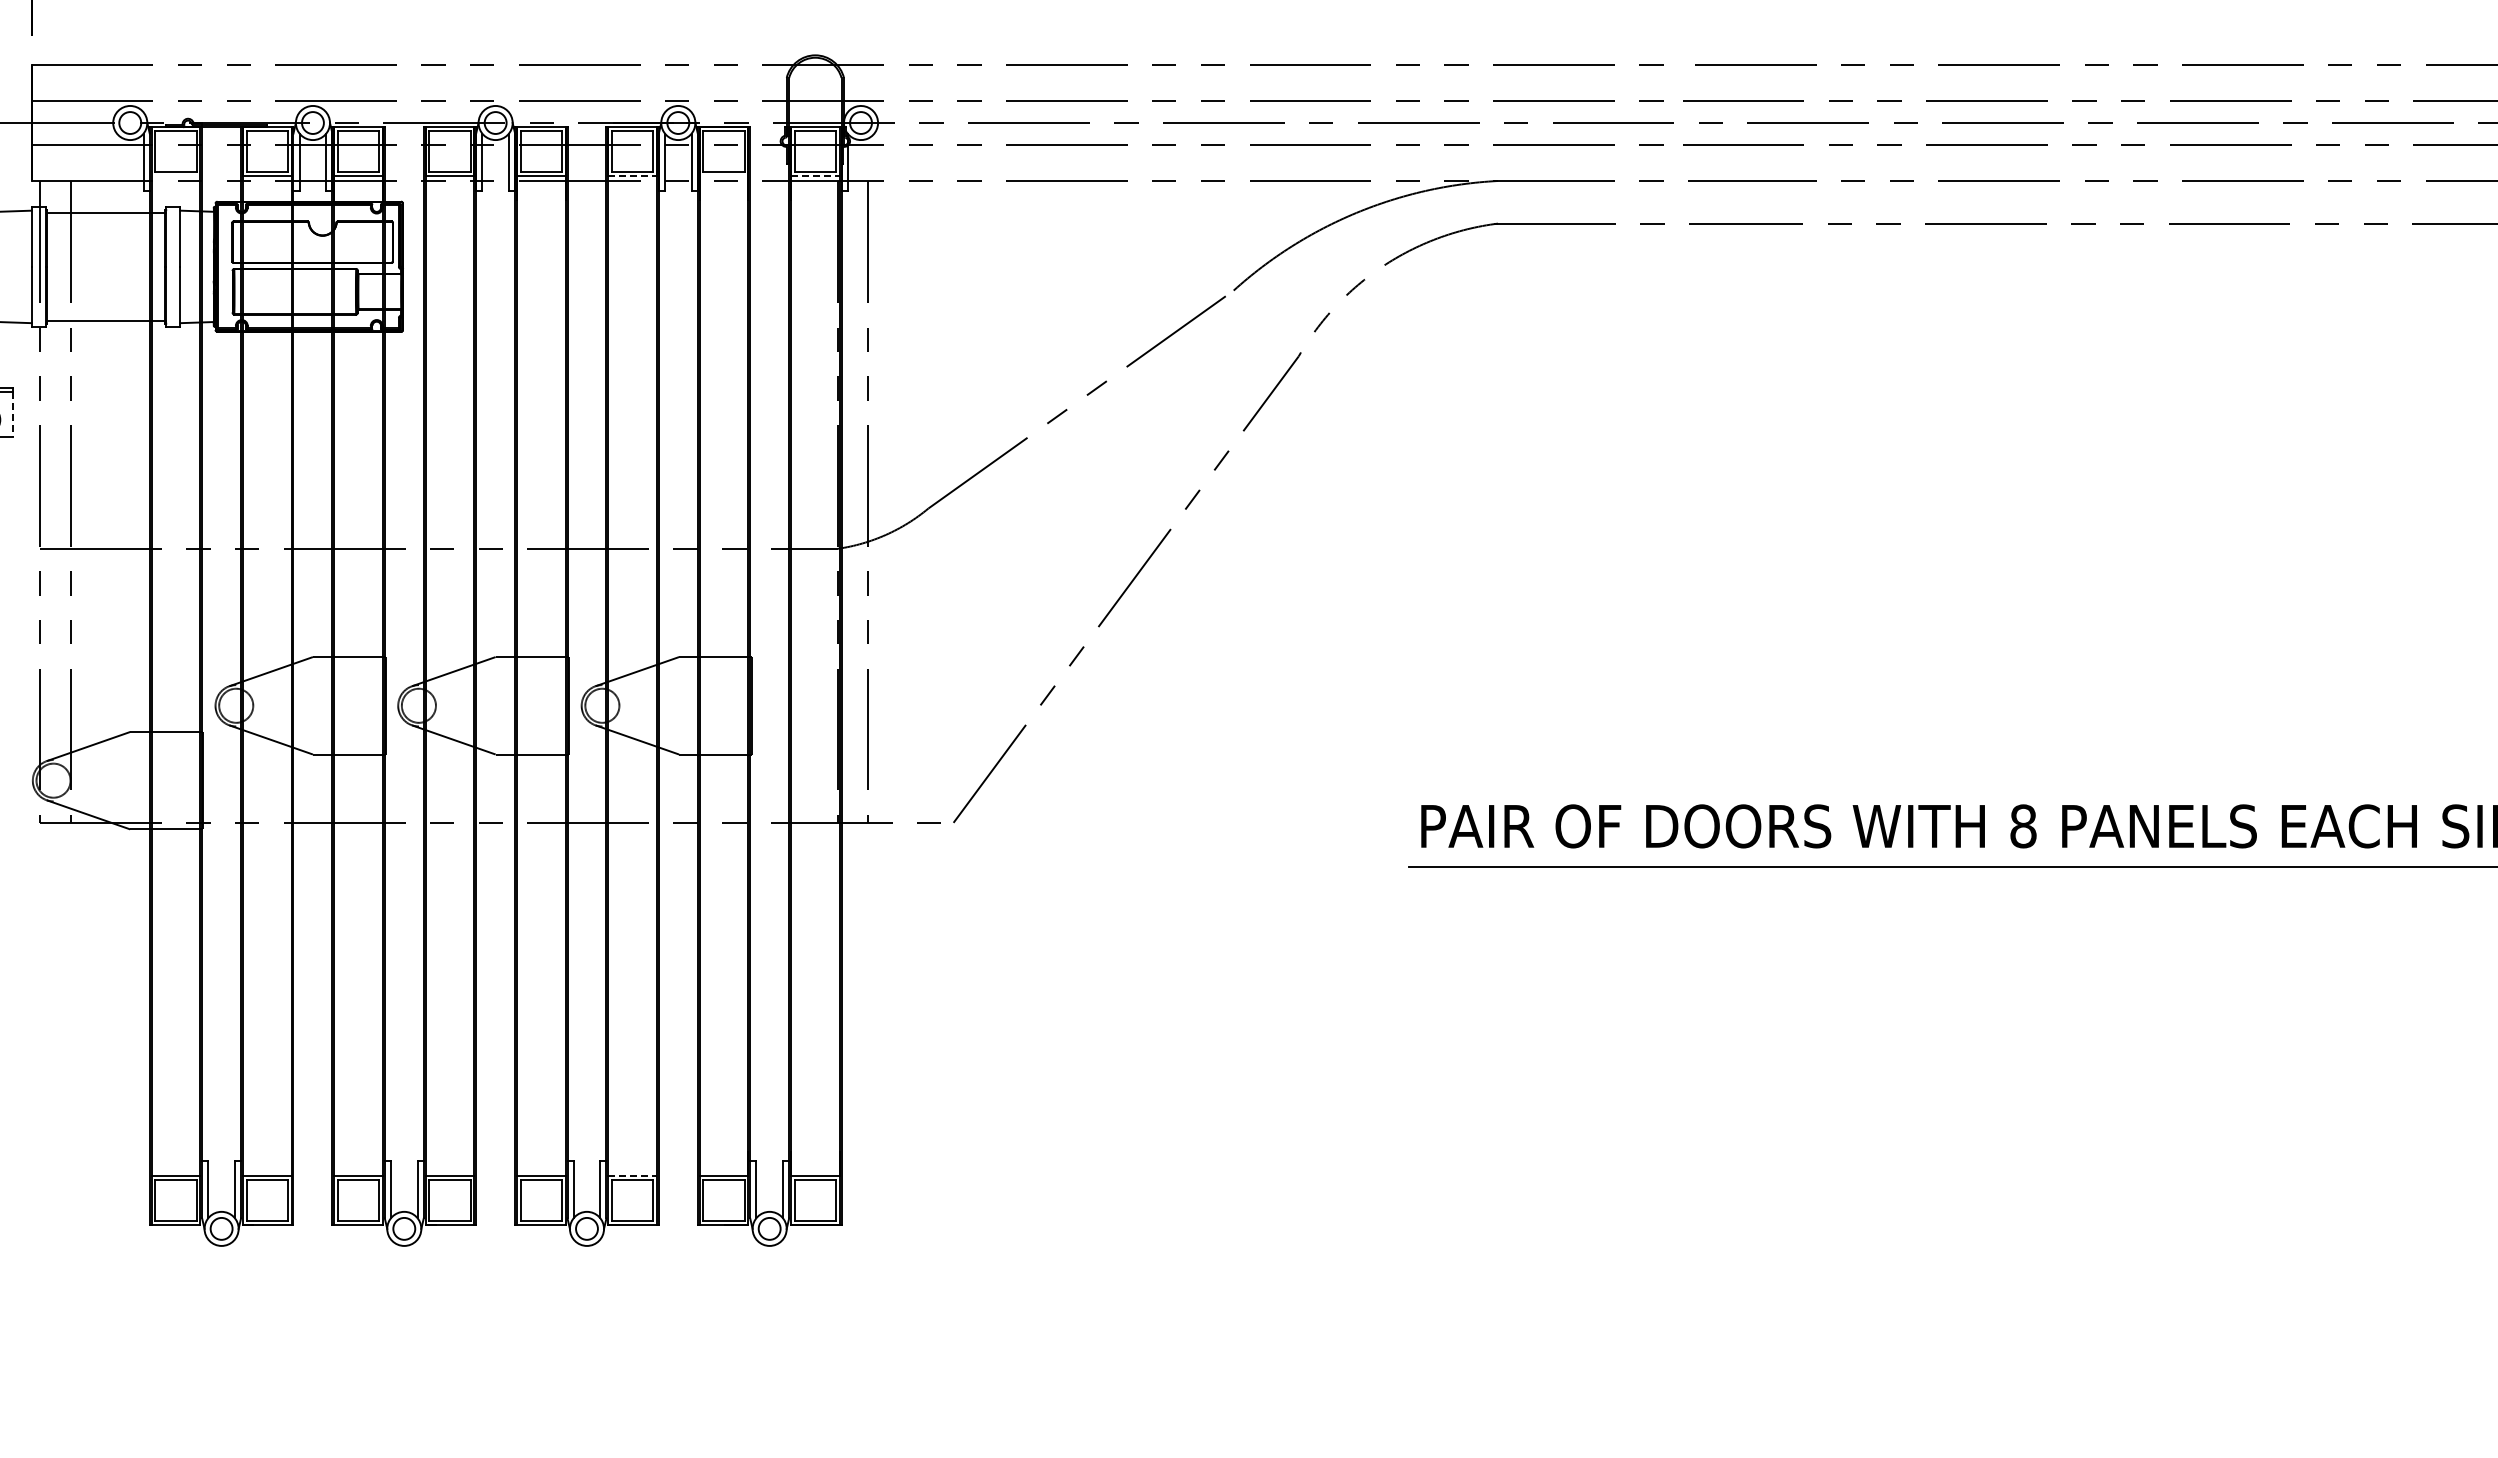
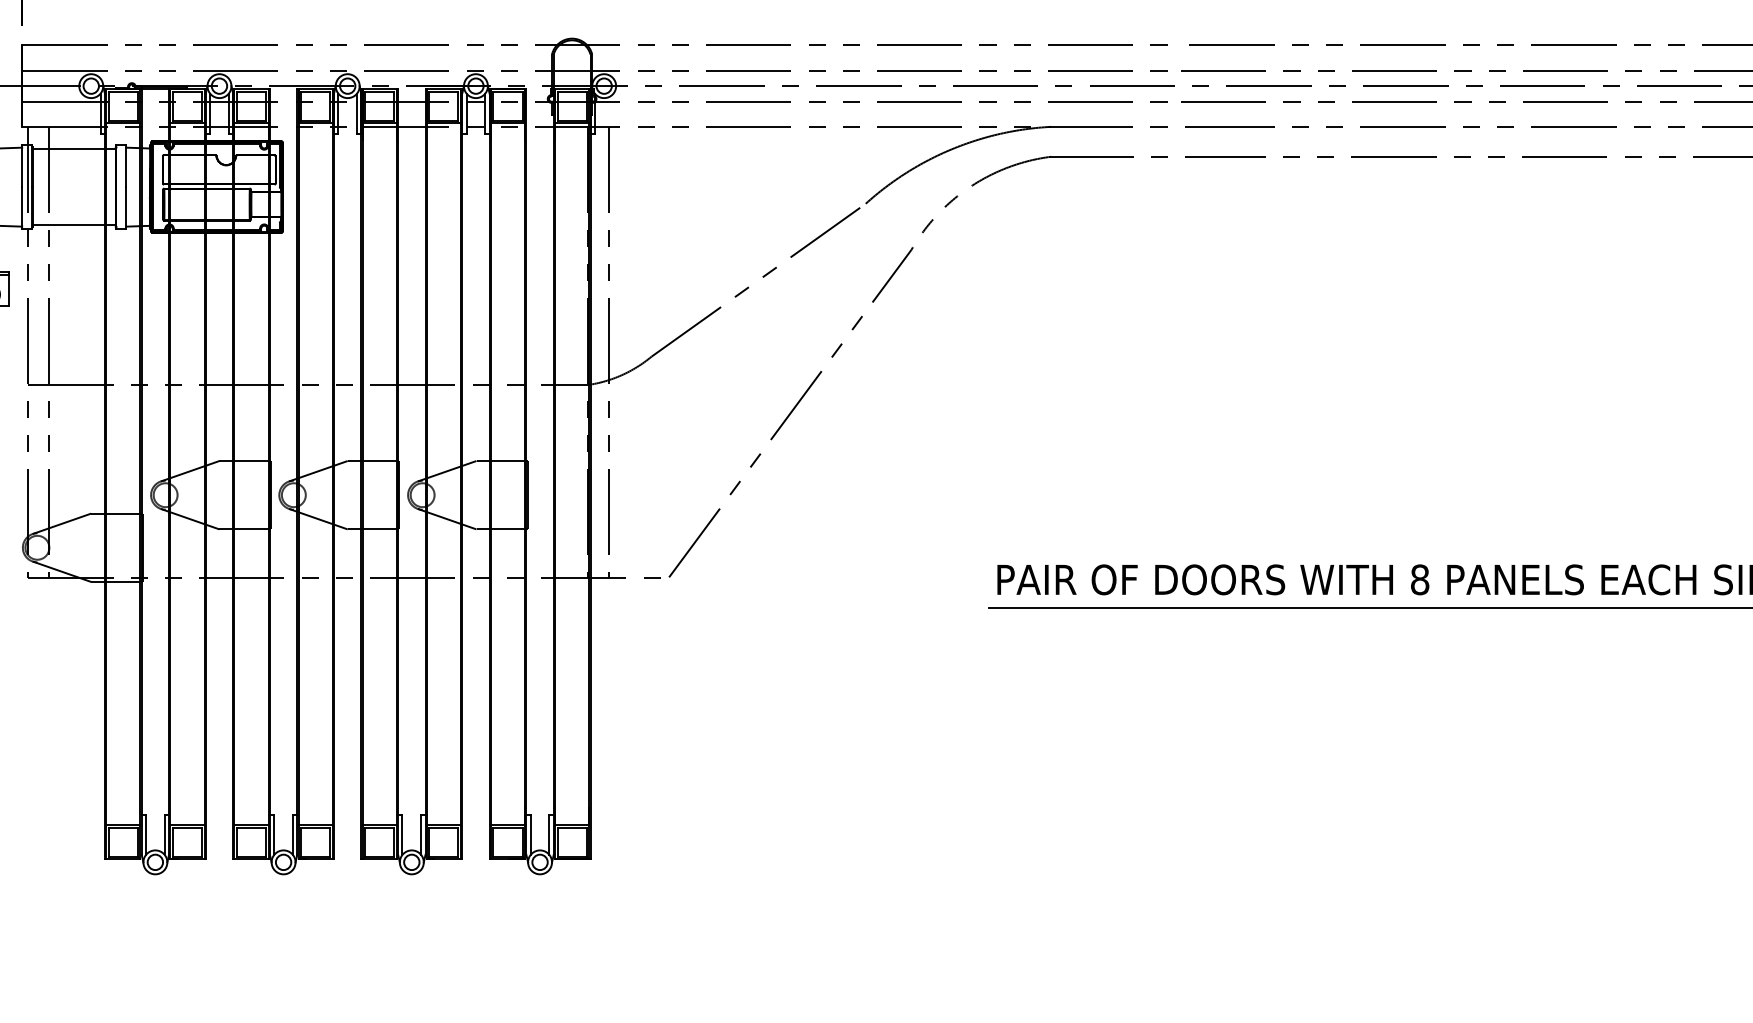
line: (175, 176) -> (123, 123), added
line: (633, 176) -> (444, 123), dashed -> solid
line: (723, 176) -> (507, 123), added
line: (815, 176) -> (572, 123), dashed -> solid
line: (13, 414) -> (9, 290), dashed -> solid
line: (633, 1175) -> (444, 824), dashed -> solid

